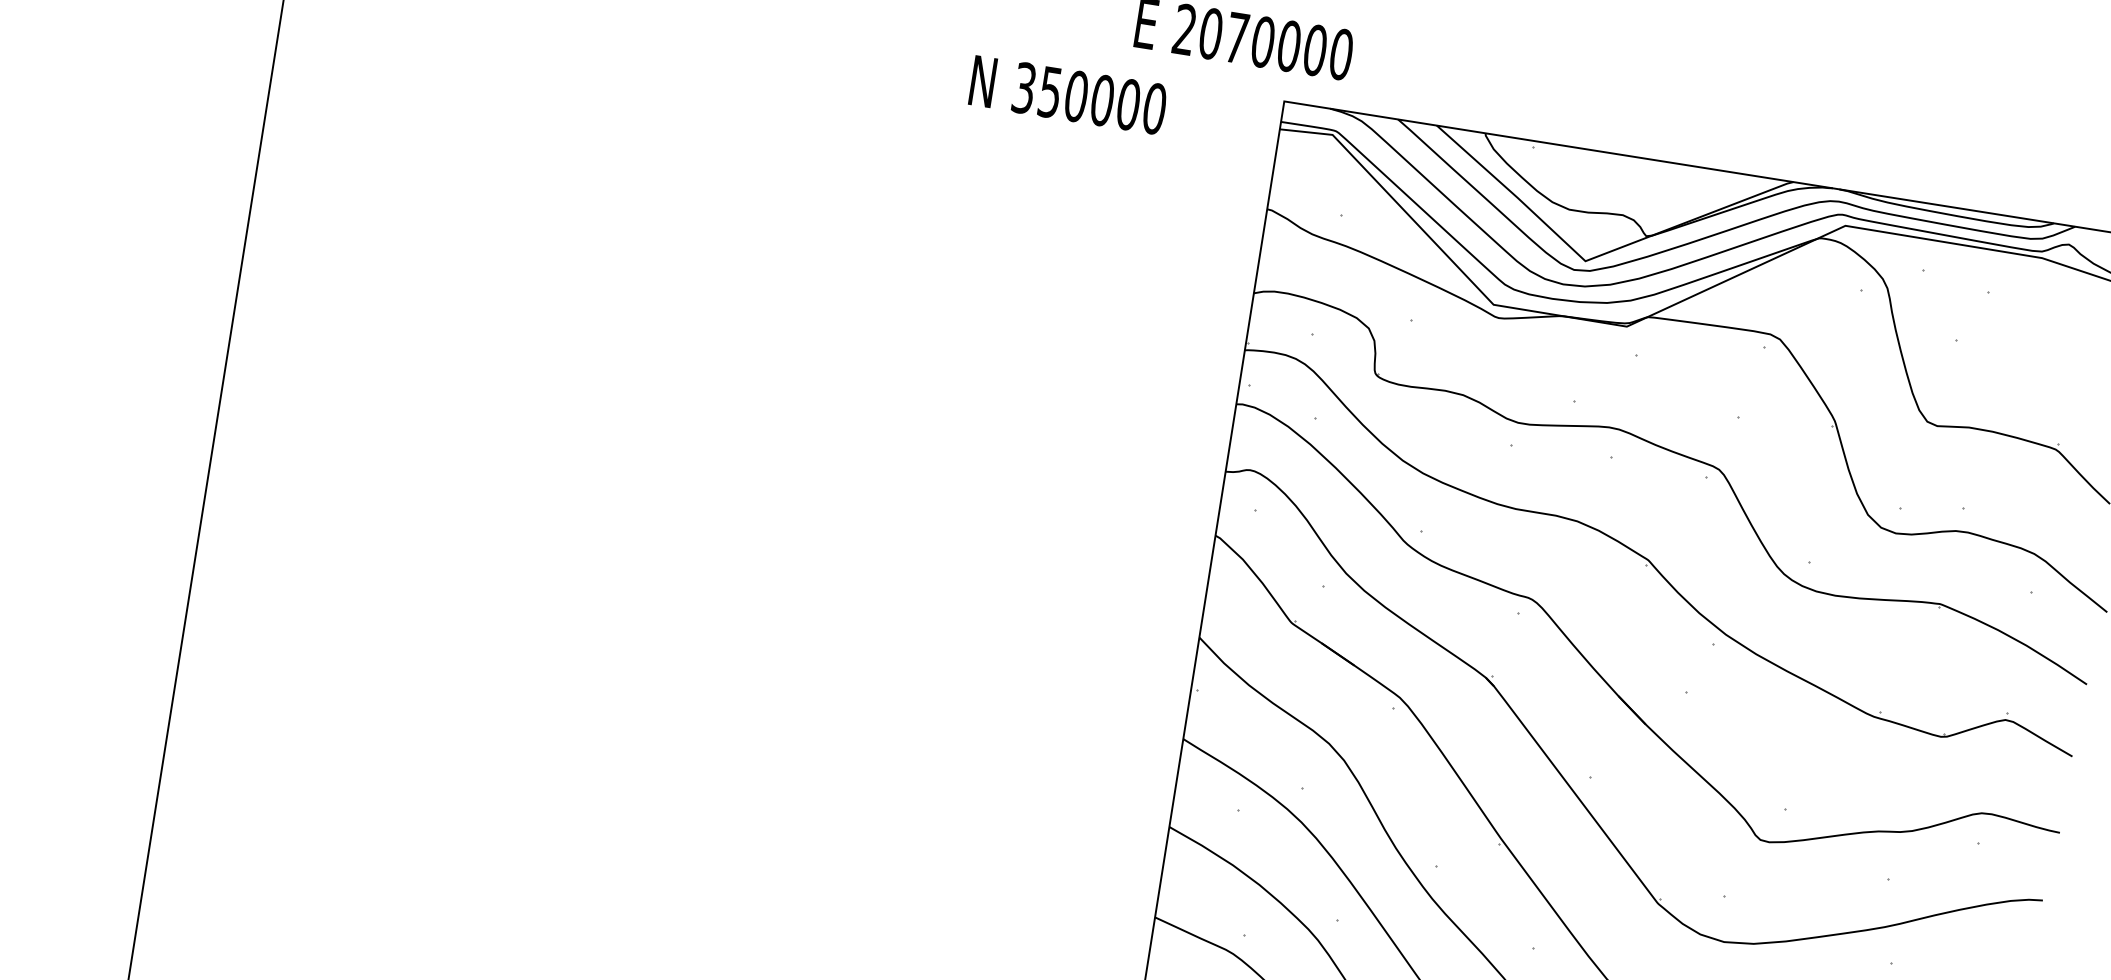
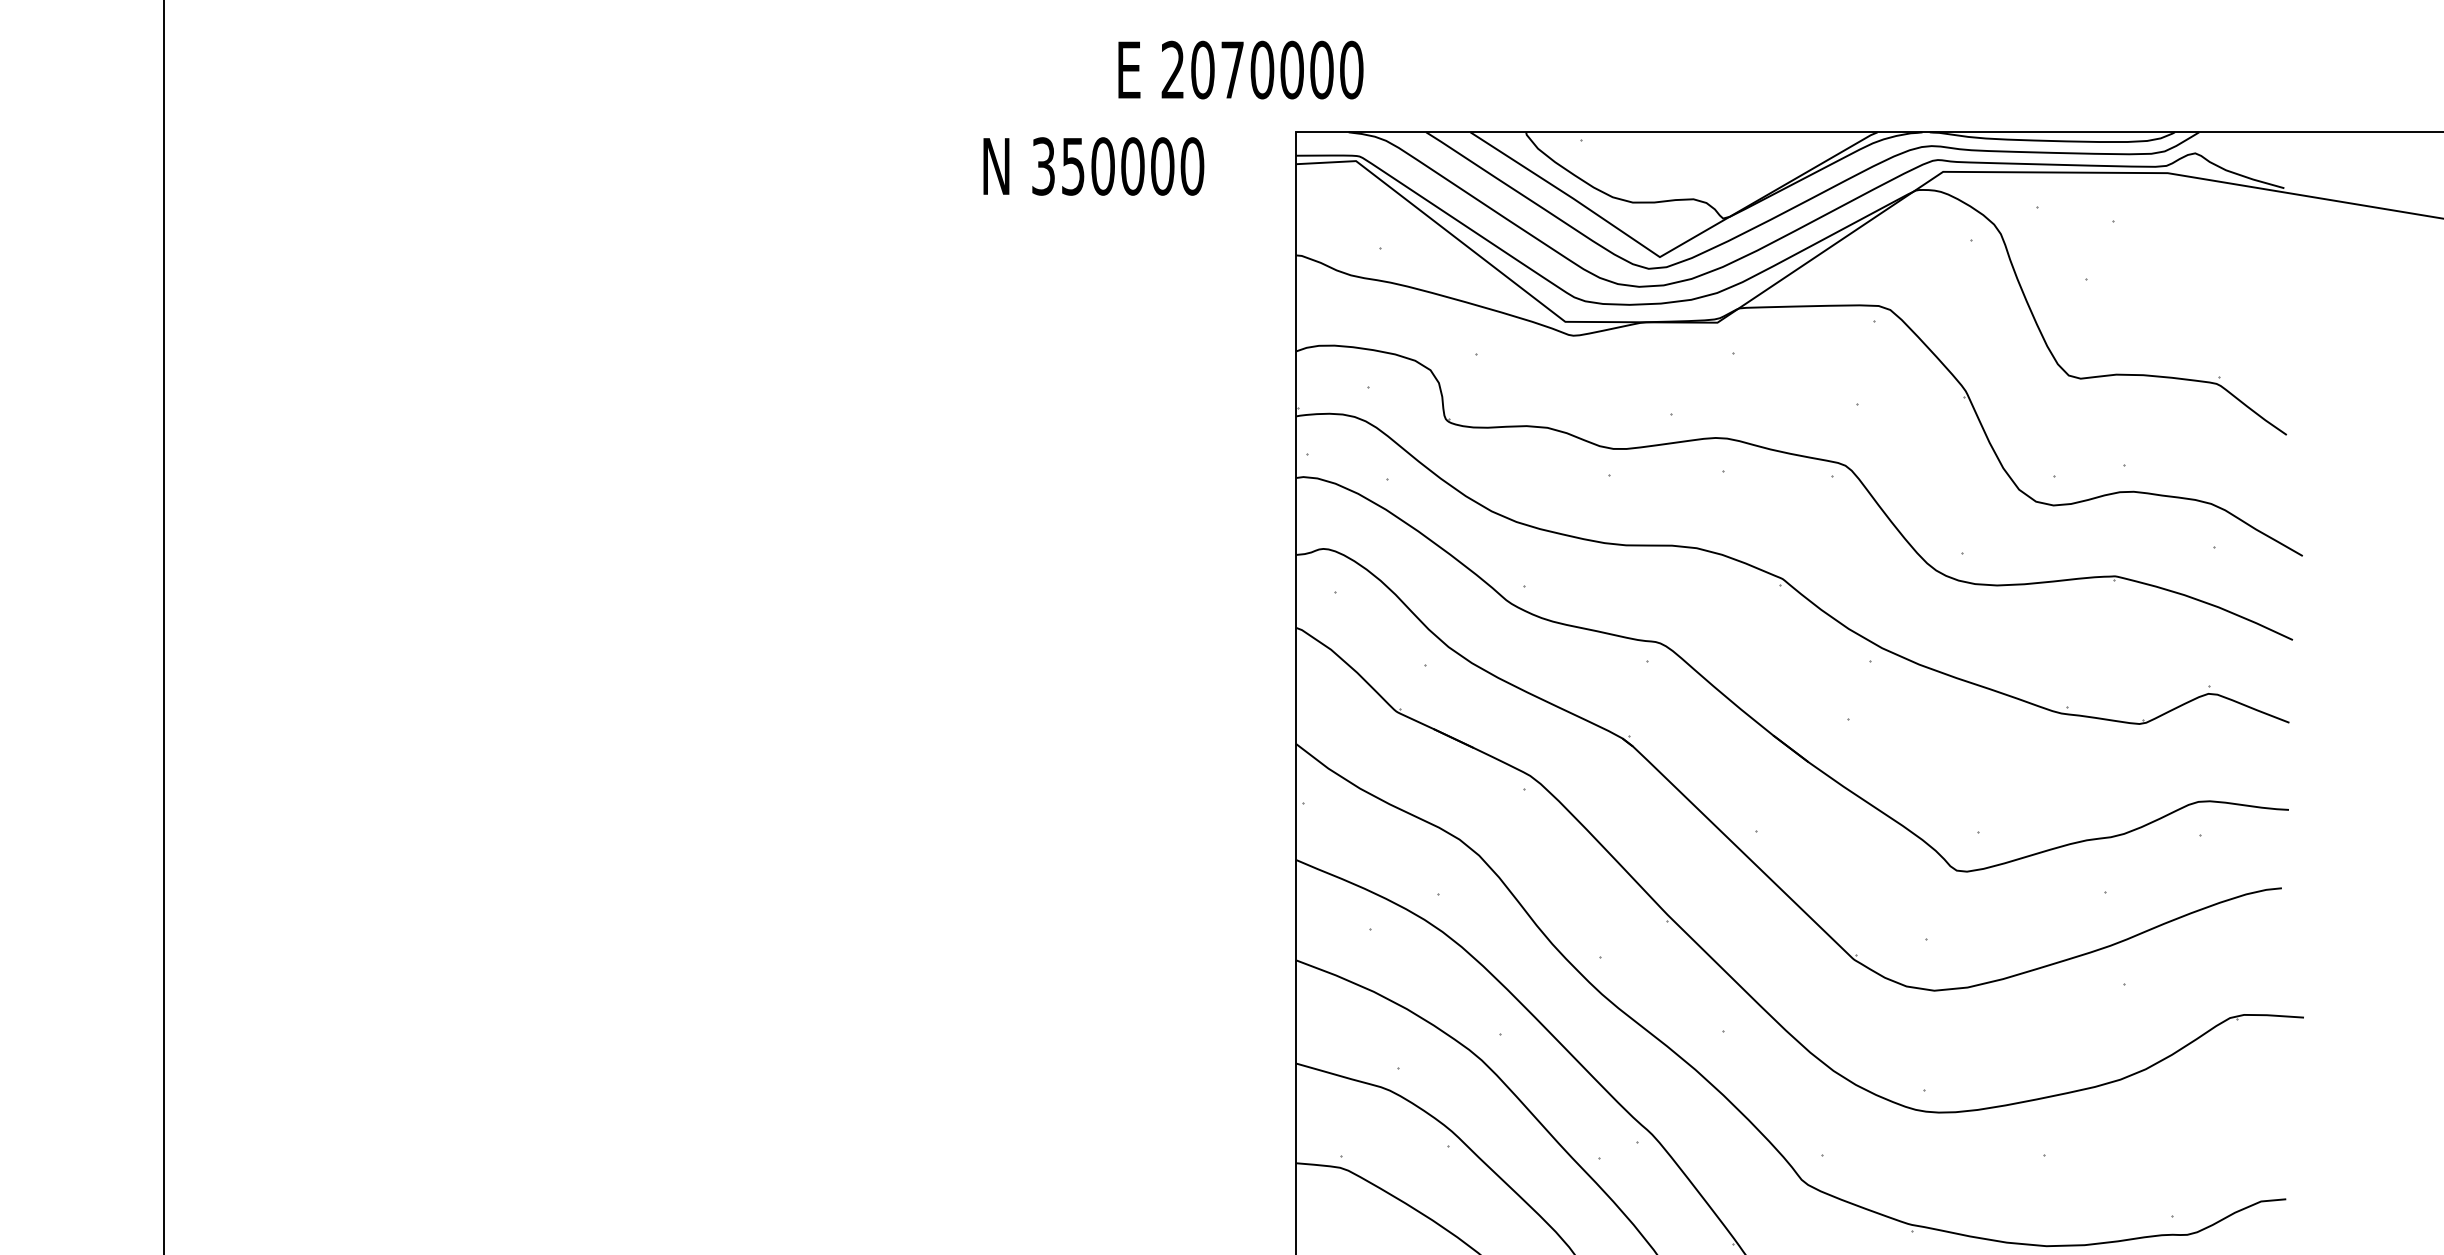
text: (1068, 95) -> (1093, 166), moved

